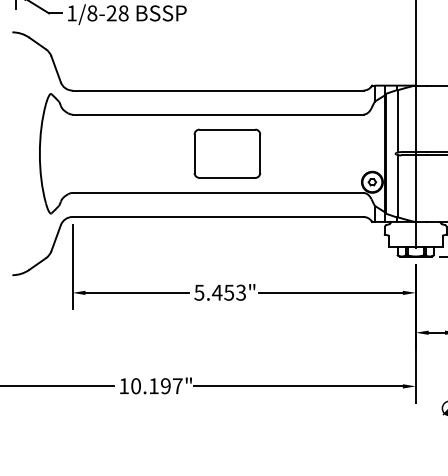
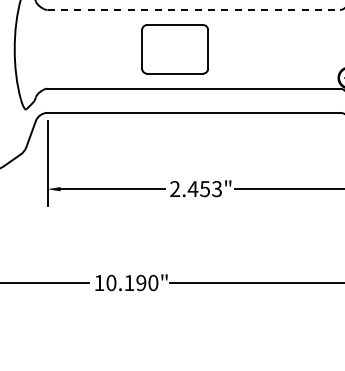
line: (218, 114) -> (194, 9), solid -> dashed
part: (227, 153) -> (175, 49), moved
text: (199, 292) -> (175, 188), 5.453" -> 2.453"
text: (177, 386) -> (153, 283), 10.197" -> 10.190"

